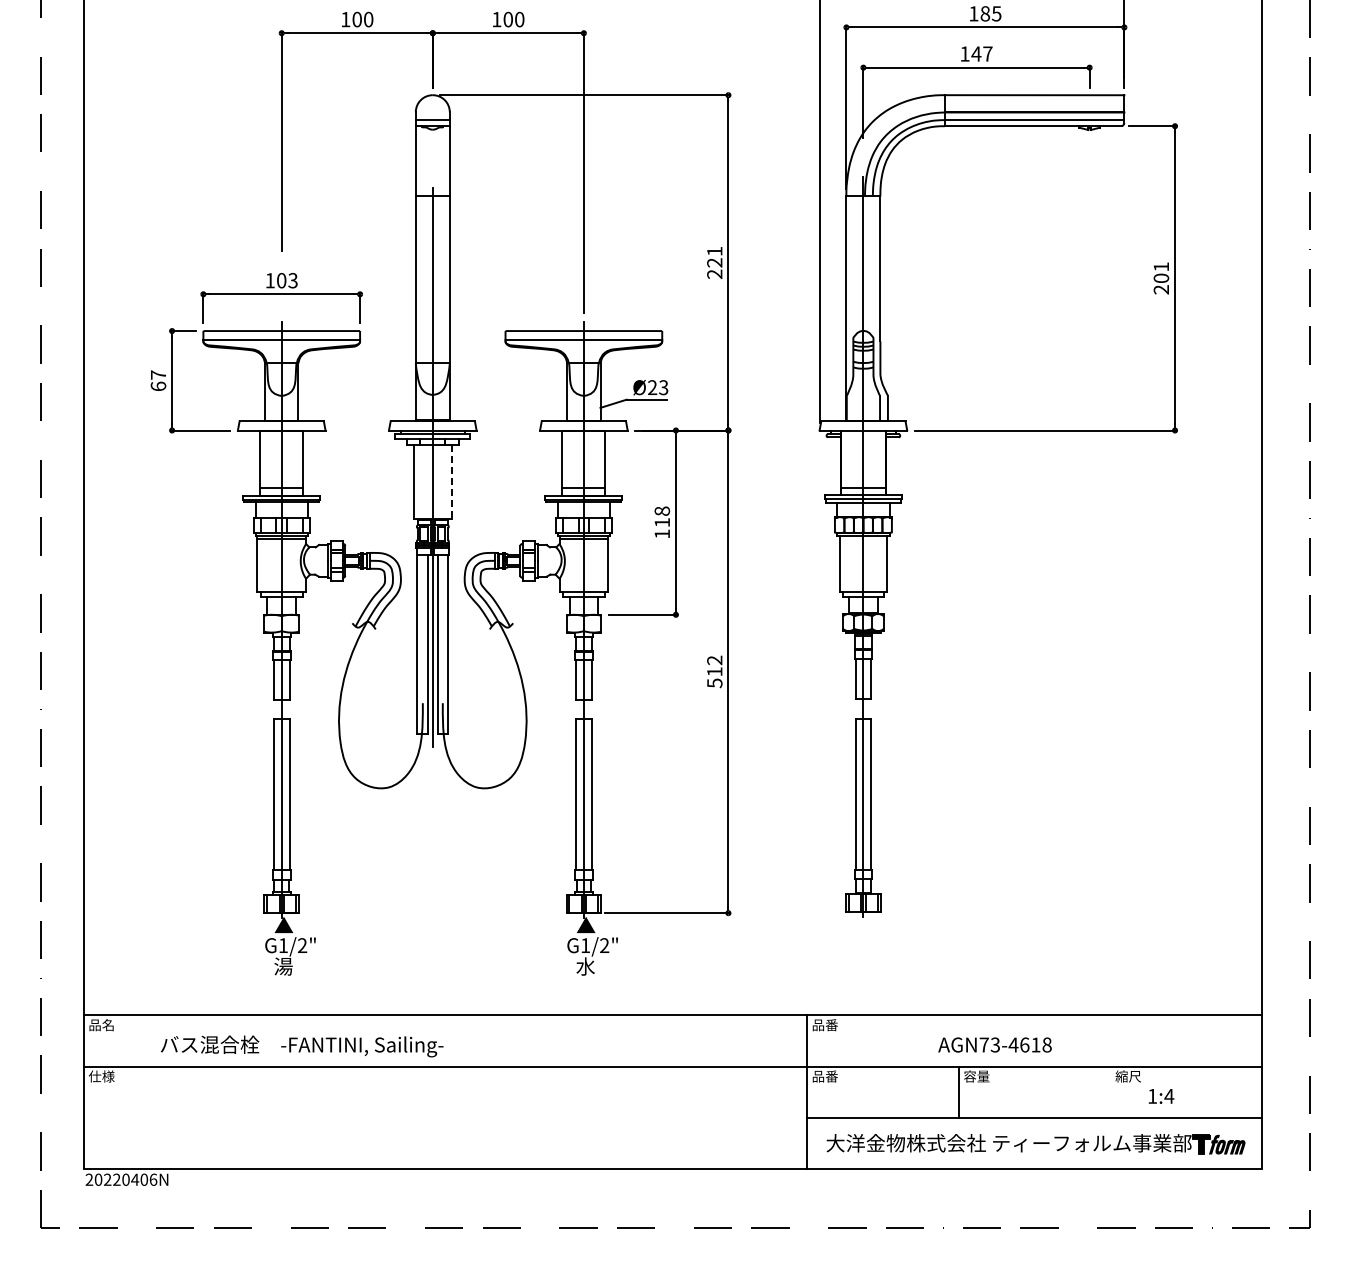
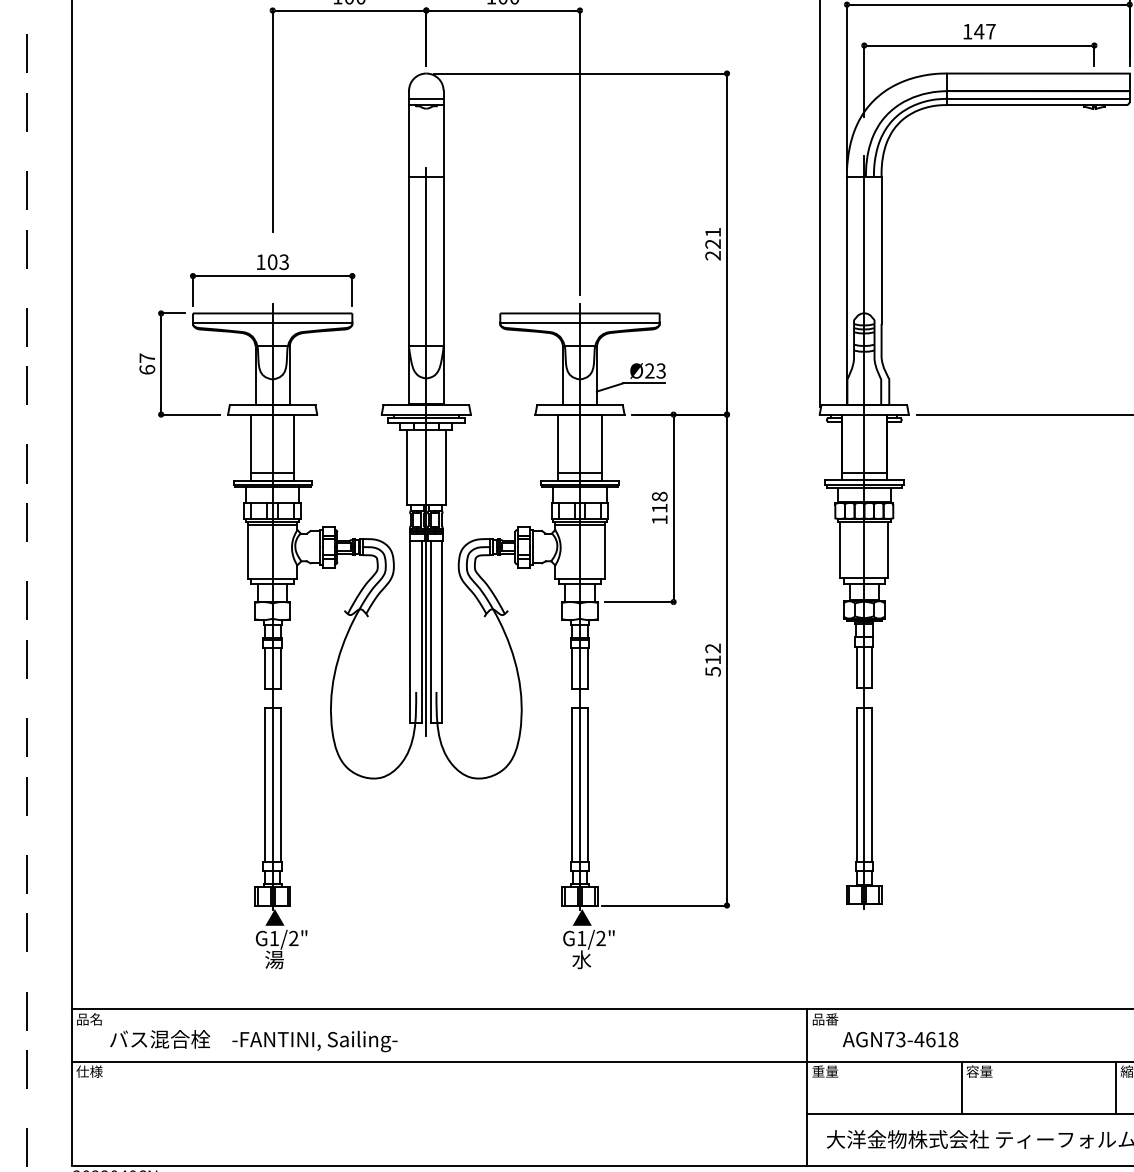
line: (451, 482) -> (445, 467), dashed -> solid
text: (994, 1044) -> (899, 1039), moved
text: (302, 1046) -> (254, 1041), moved
text: (824, 1076) -> (824, 1071), 品番 -> 重量
line: (1110, 1092) -> (1115, 1087), added

